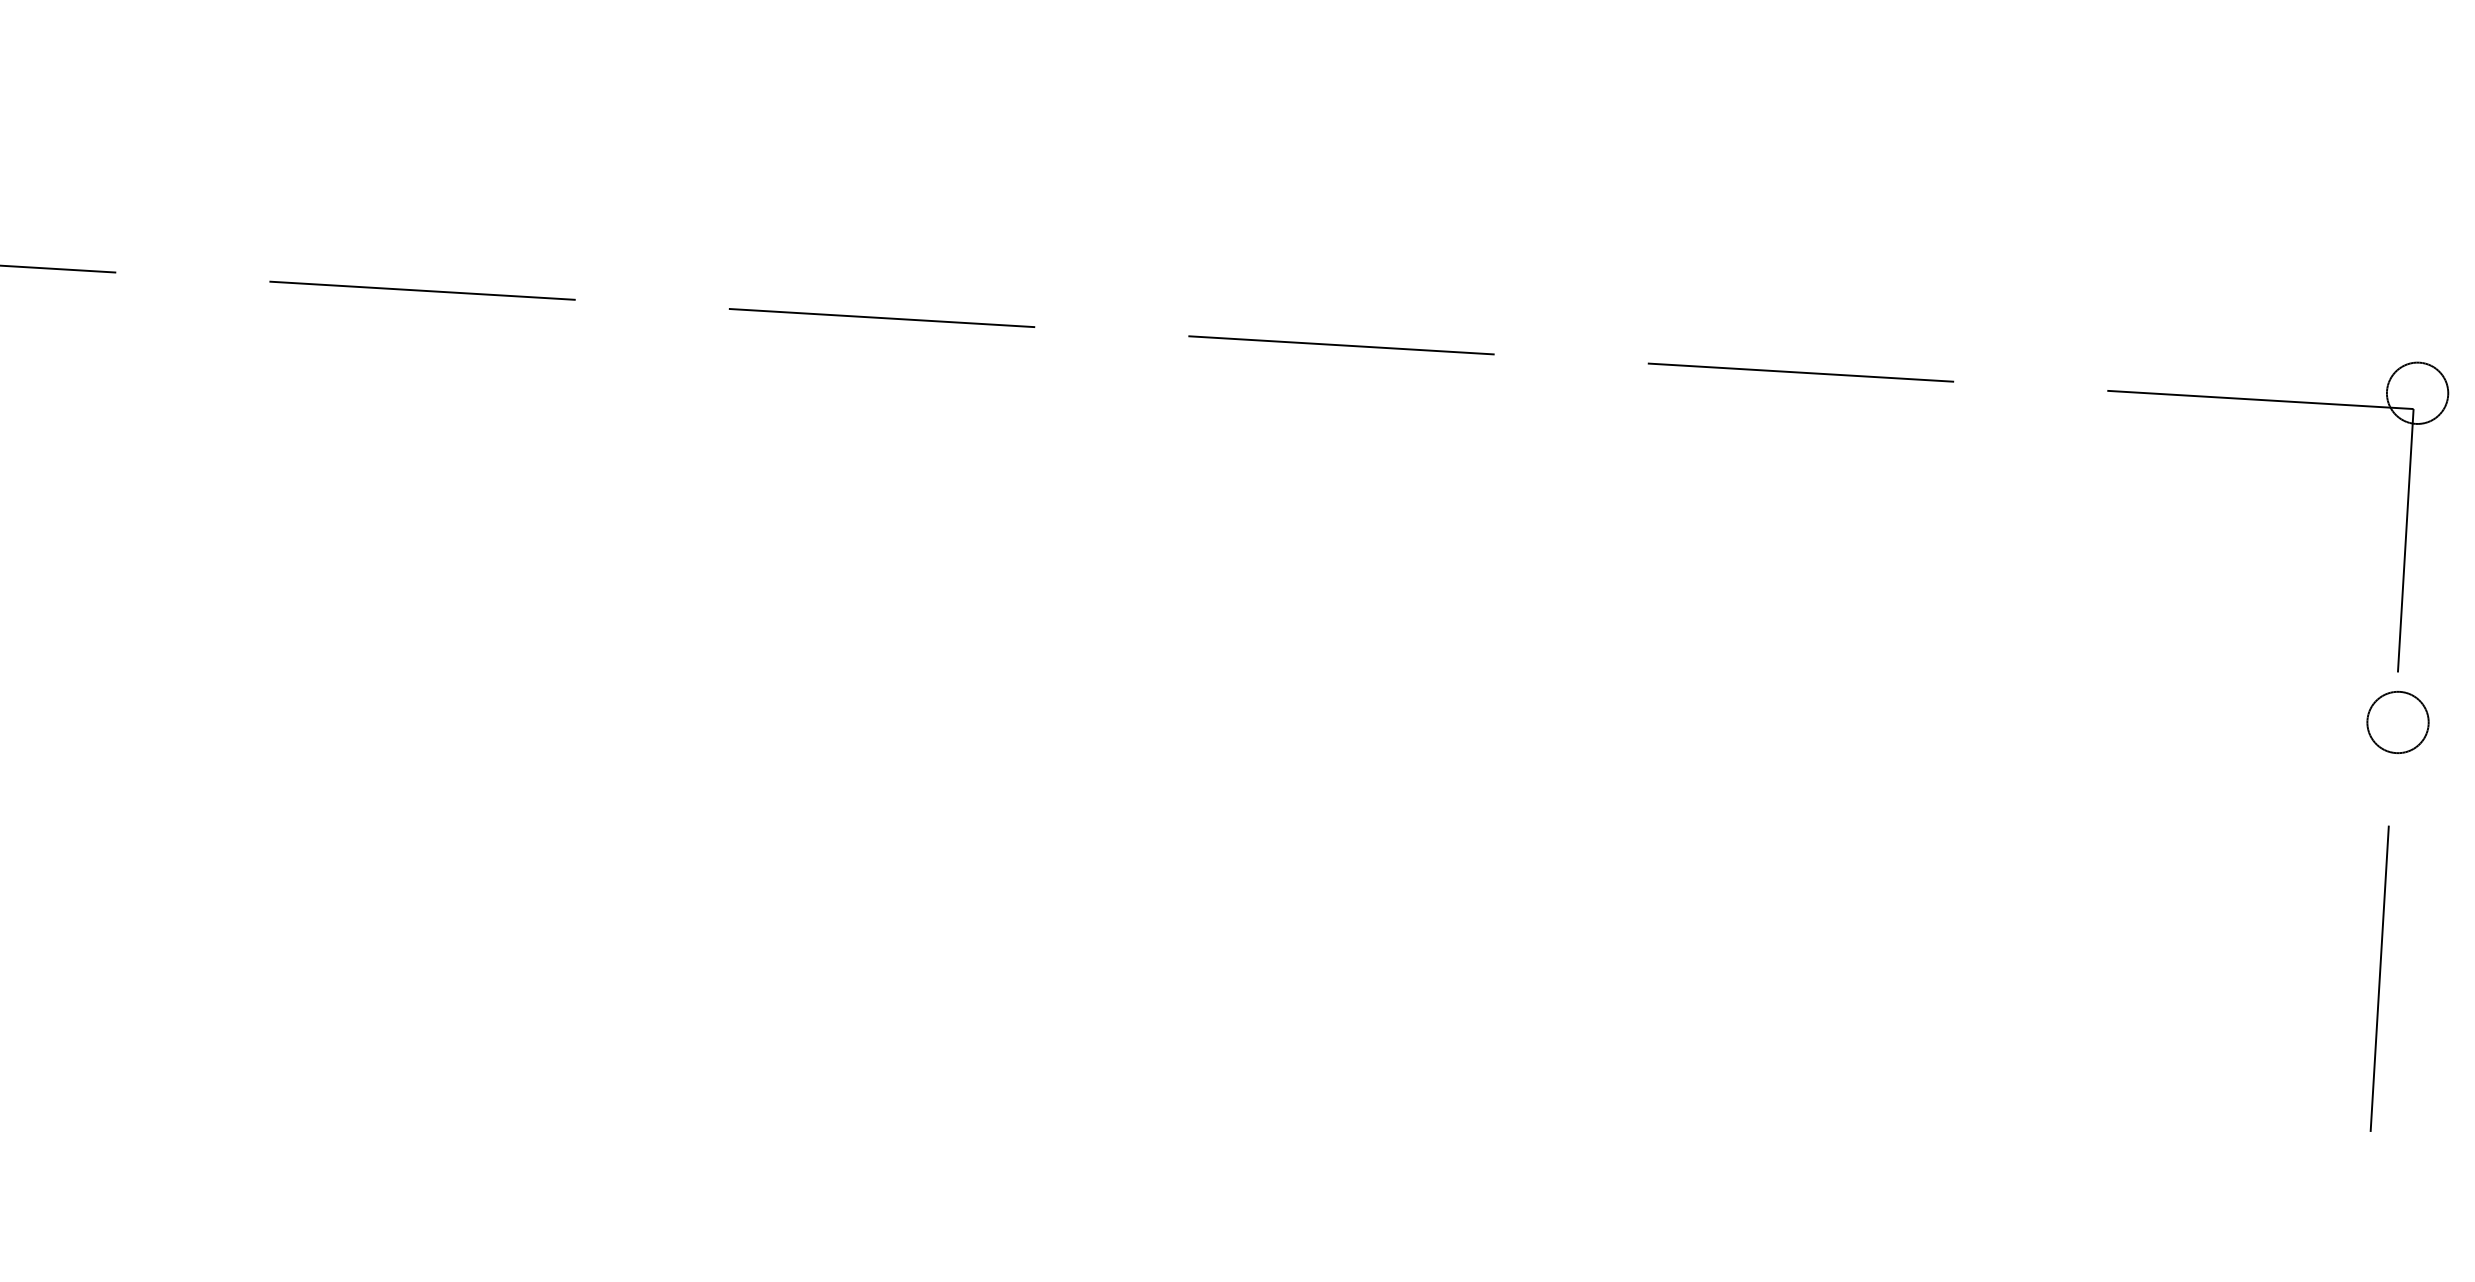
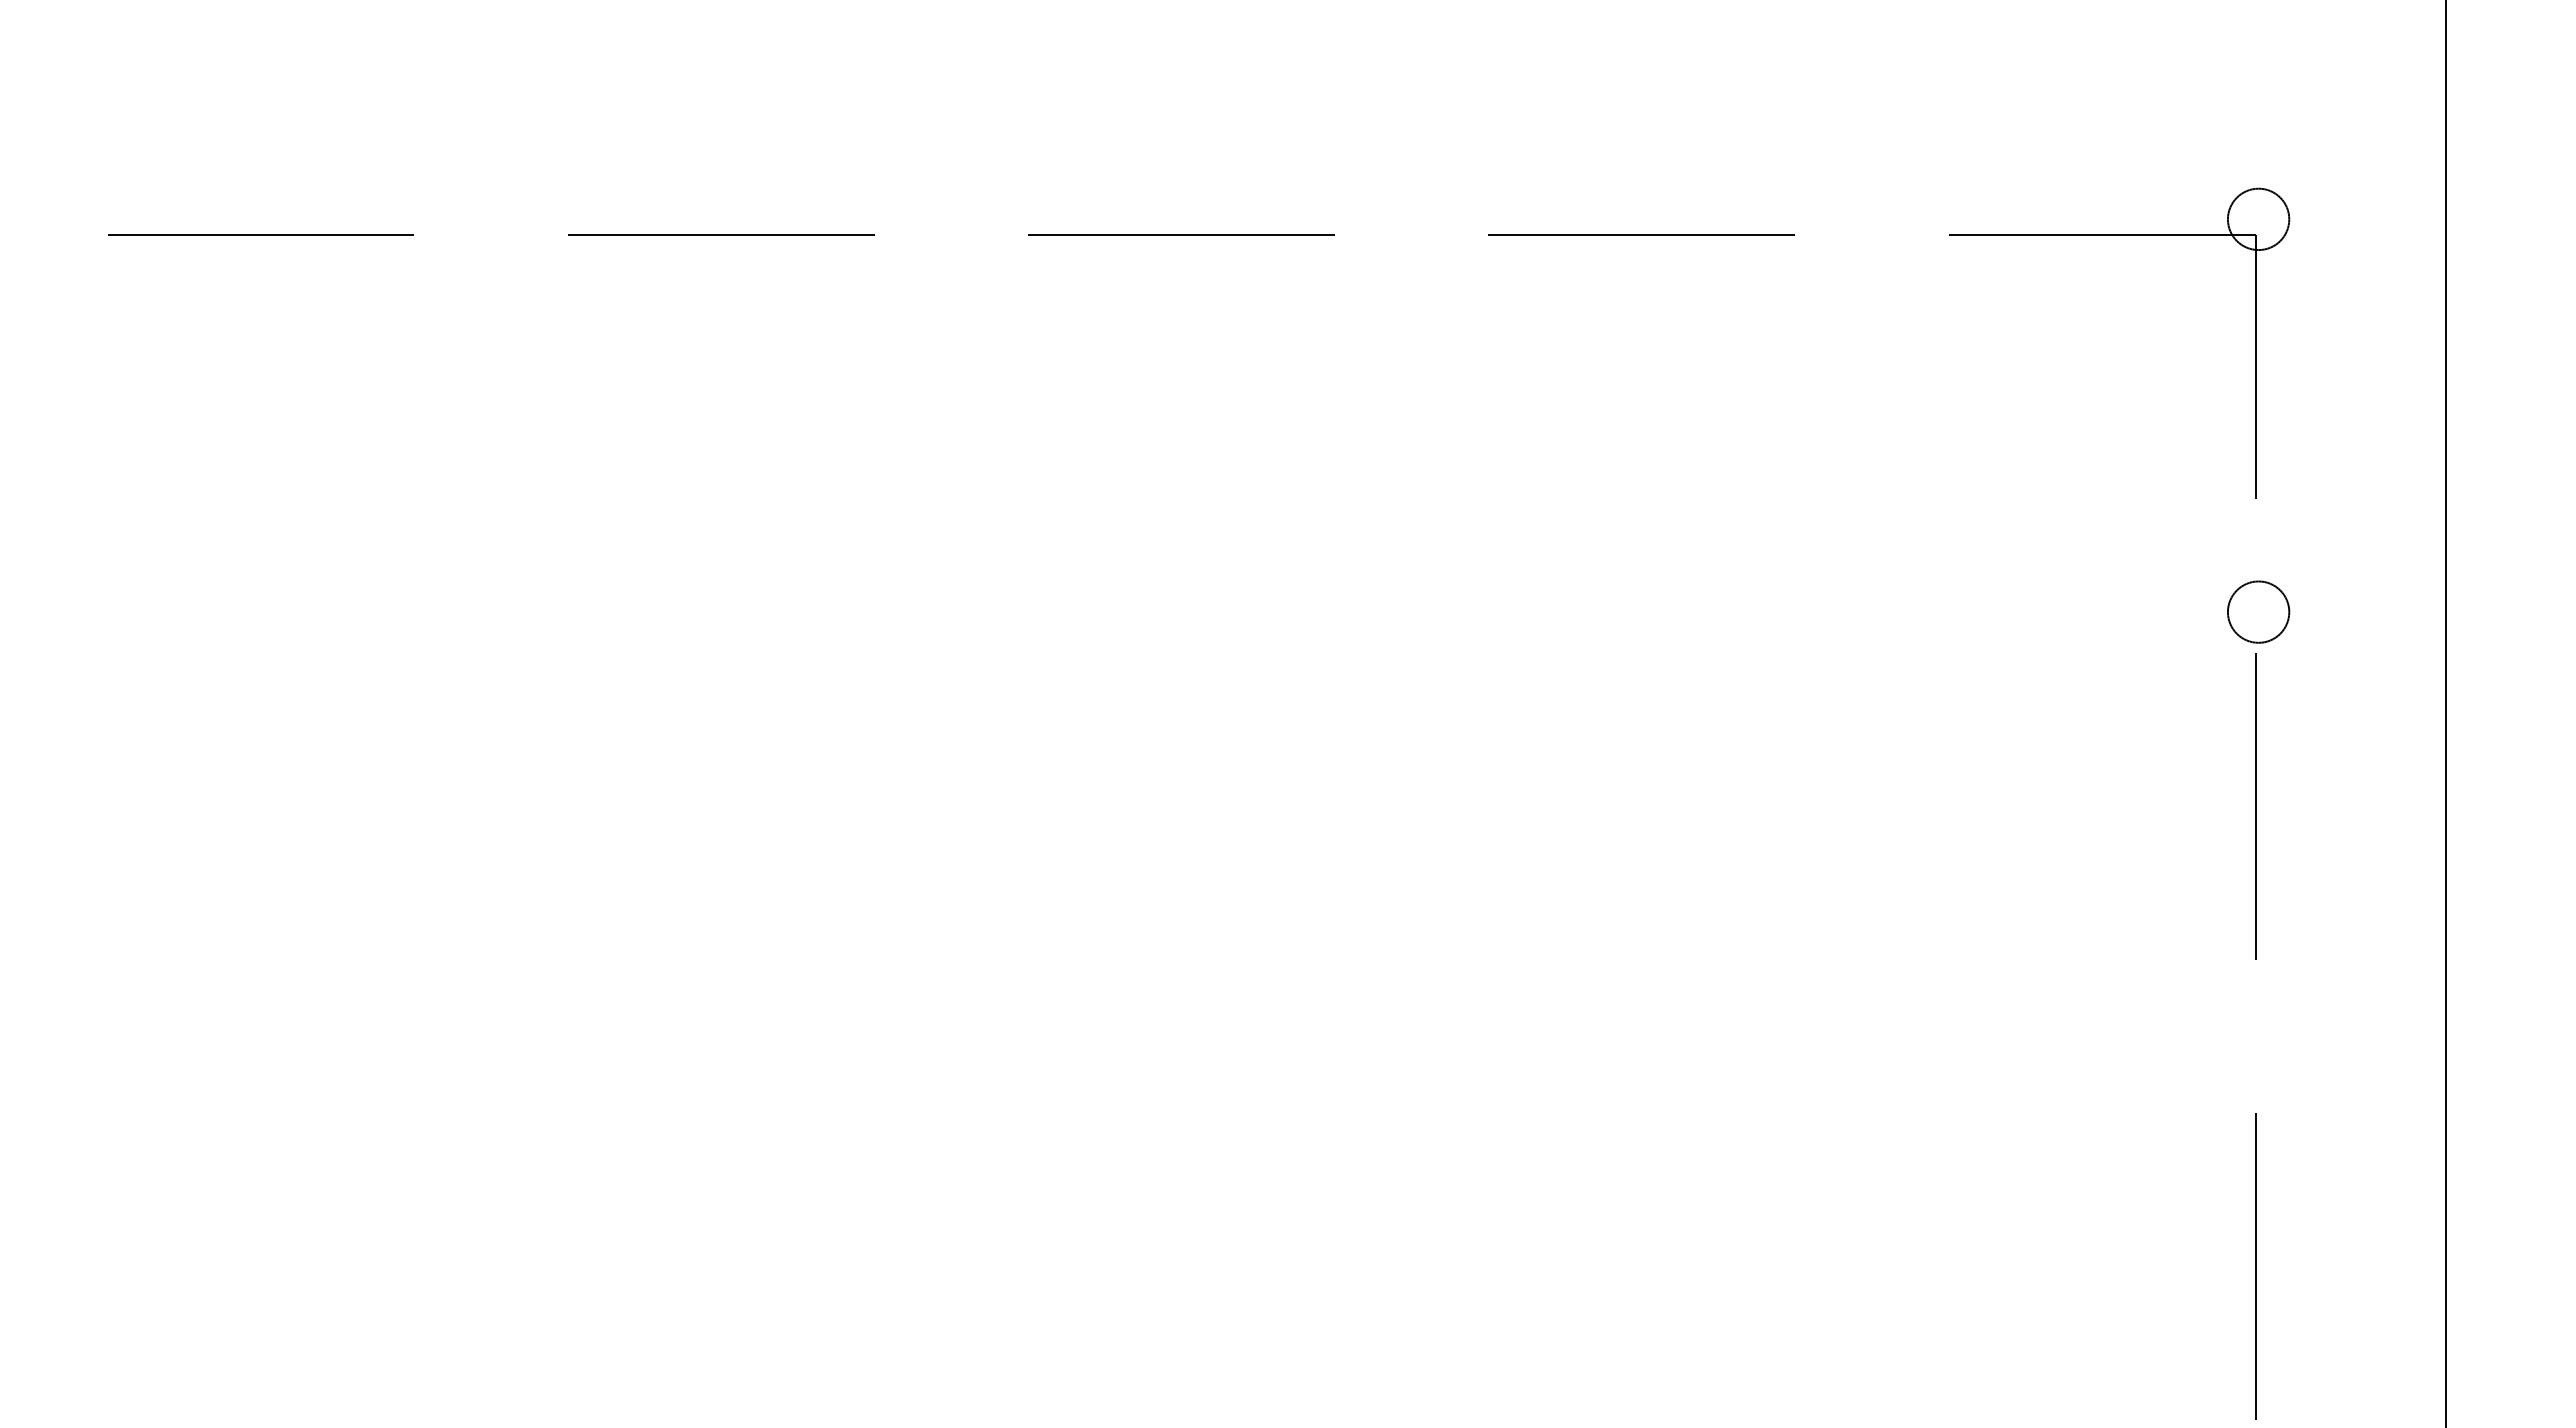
circle: (2397, 721) -> (2258, 611), moved

